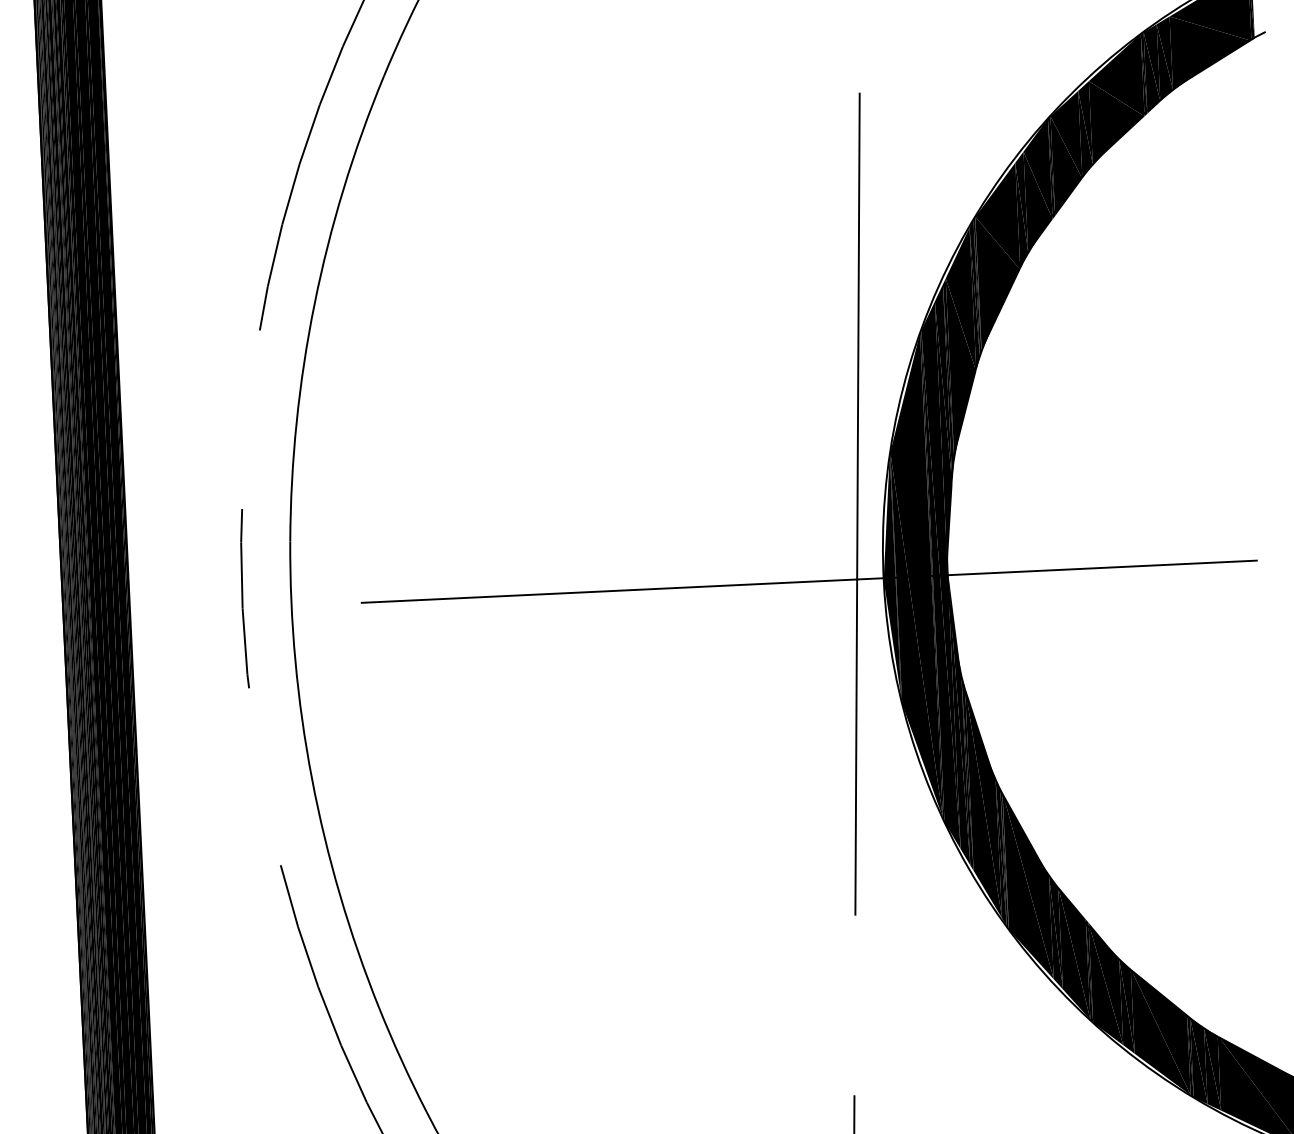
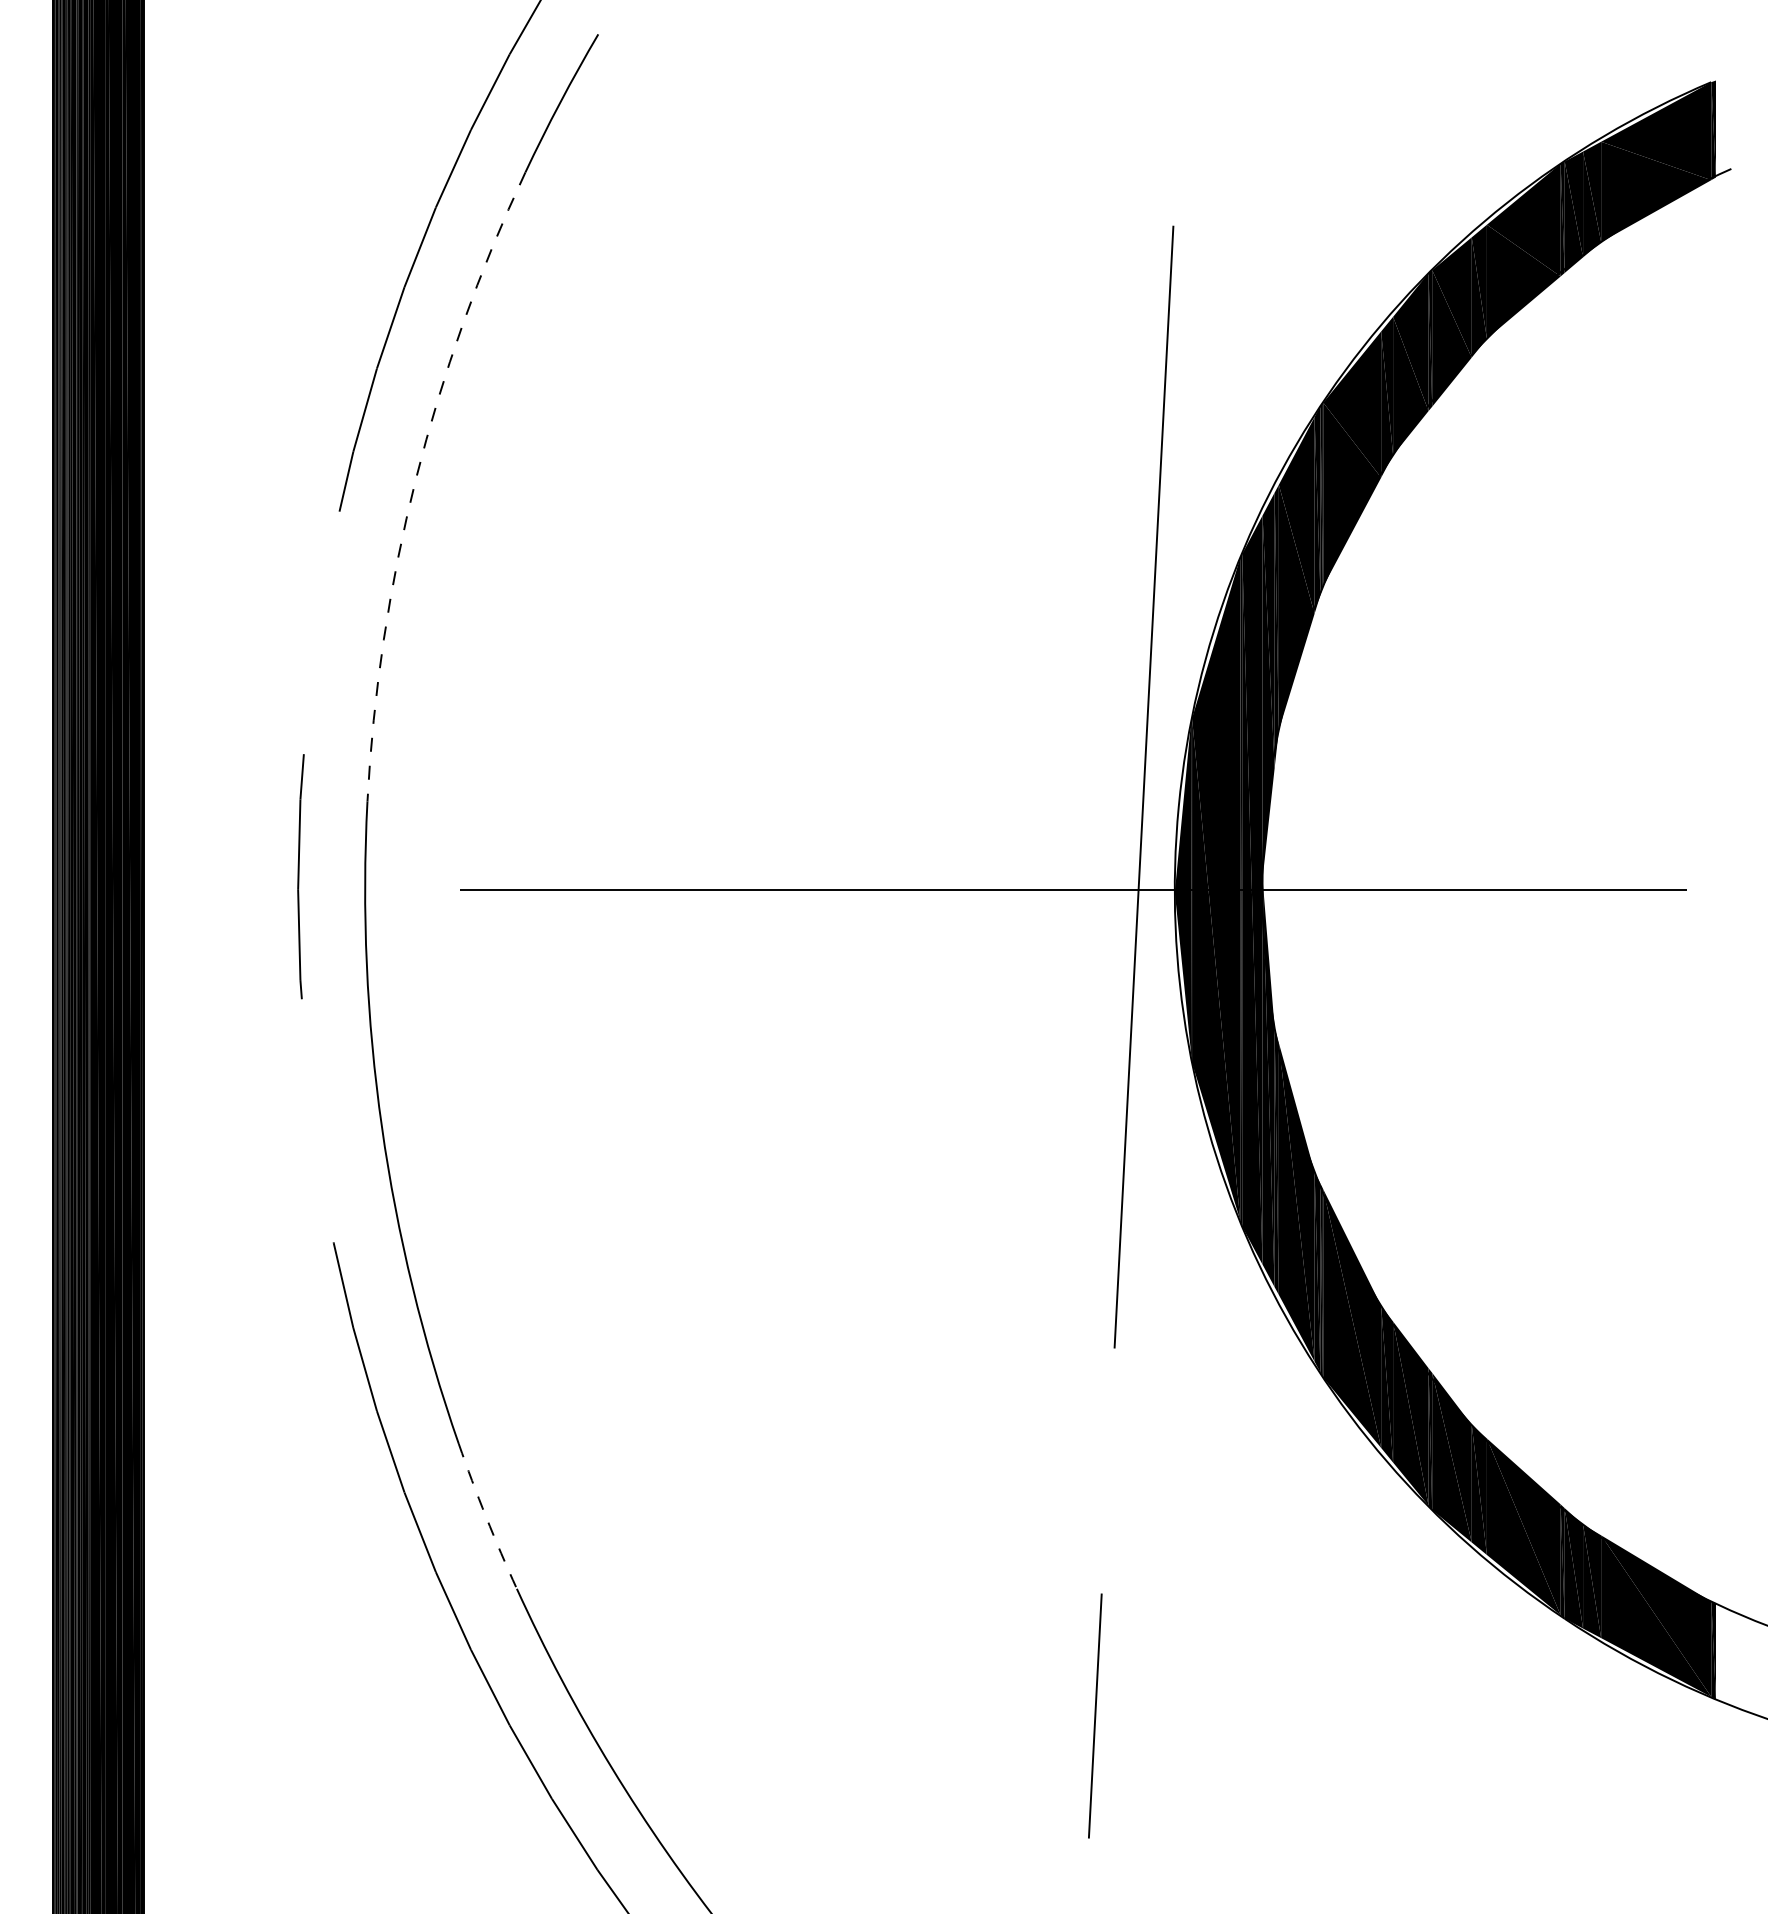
arc: (314, 304) -> (415, 479), solid -> dashed
arc: (401, 1060) -> (486, 1517), solid -> dashed

